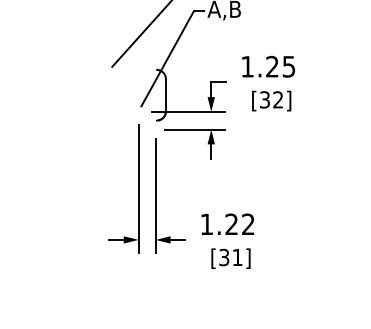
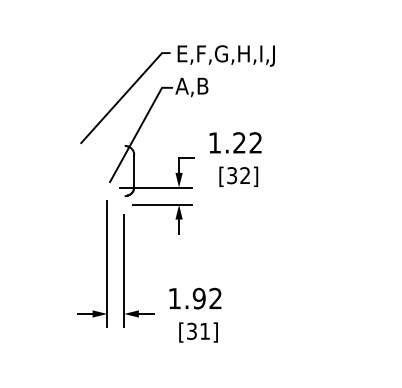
text: (288, 66) -> (255, 142), 1.25 -> 1.22
text: (230, 224) -> (198, 298), 1.22 -> 1.92

